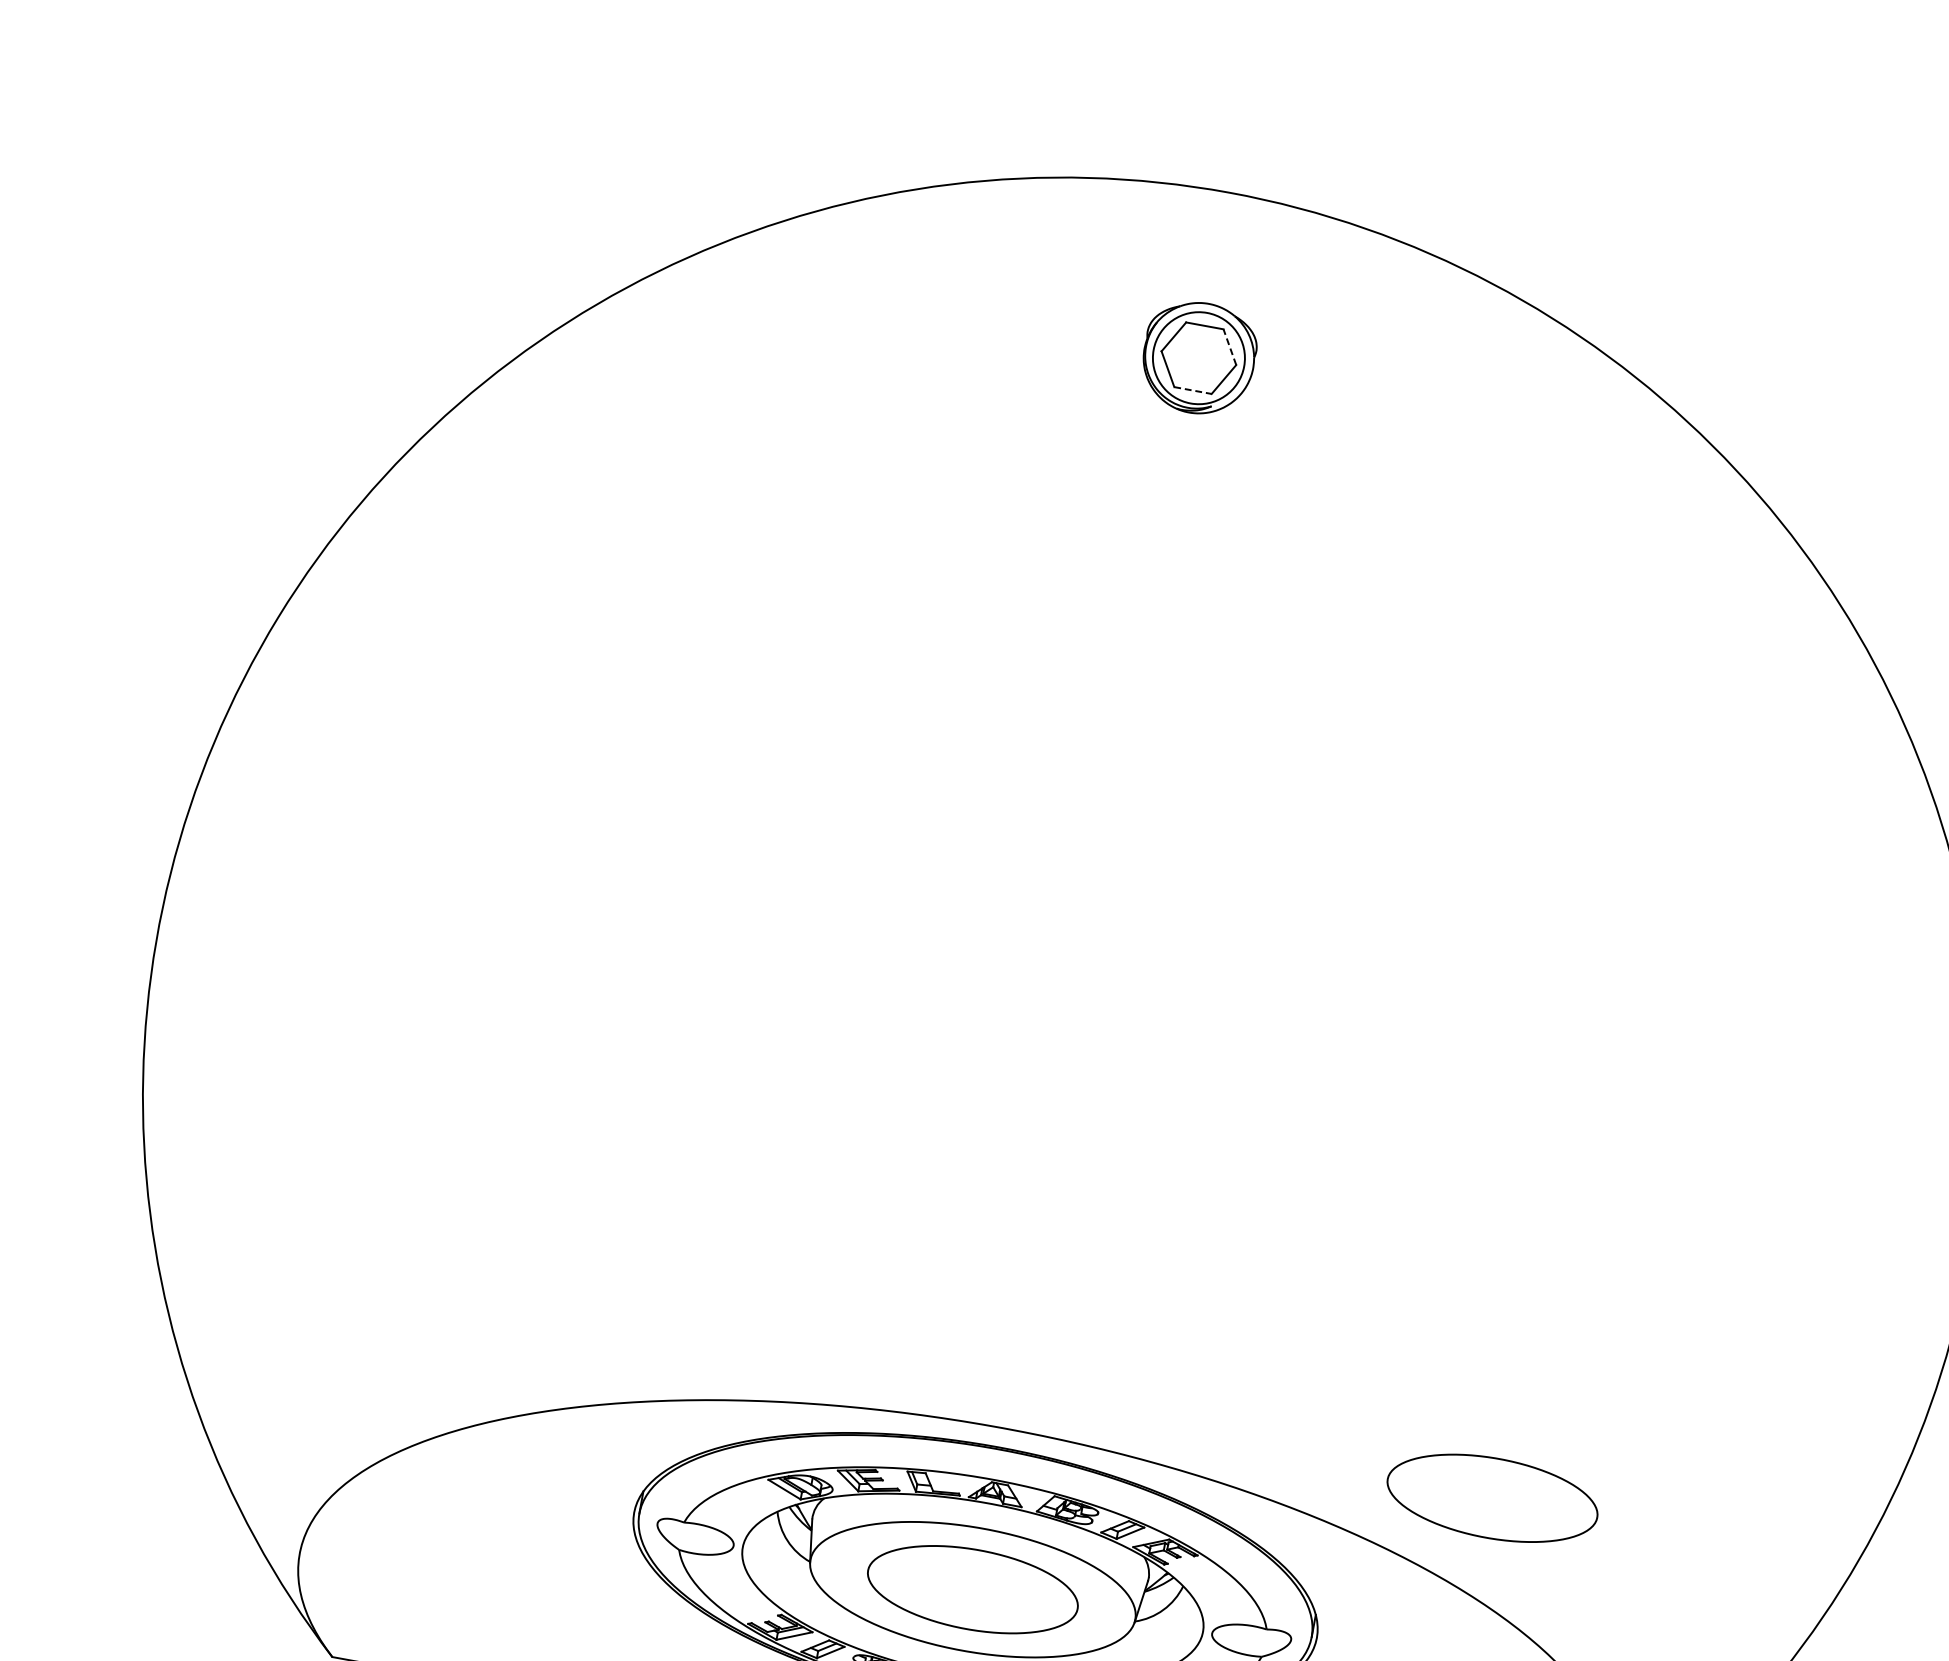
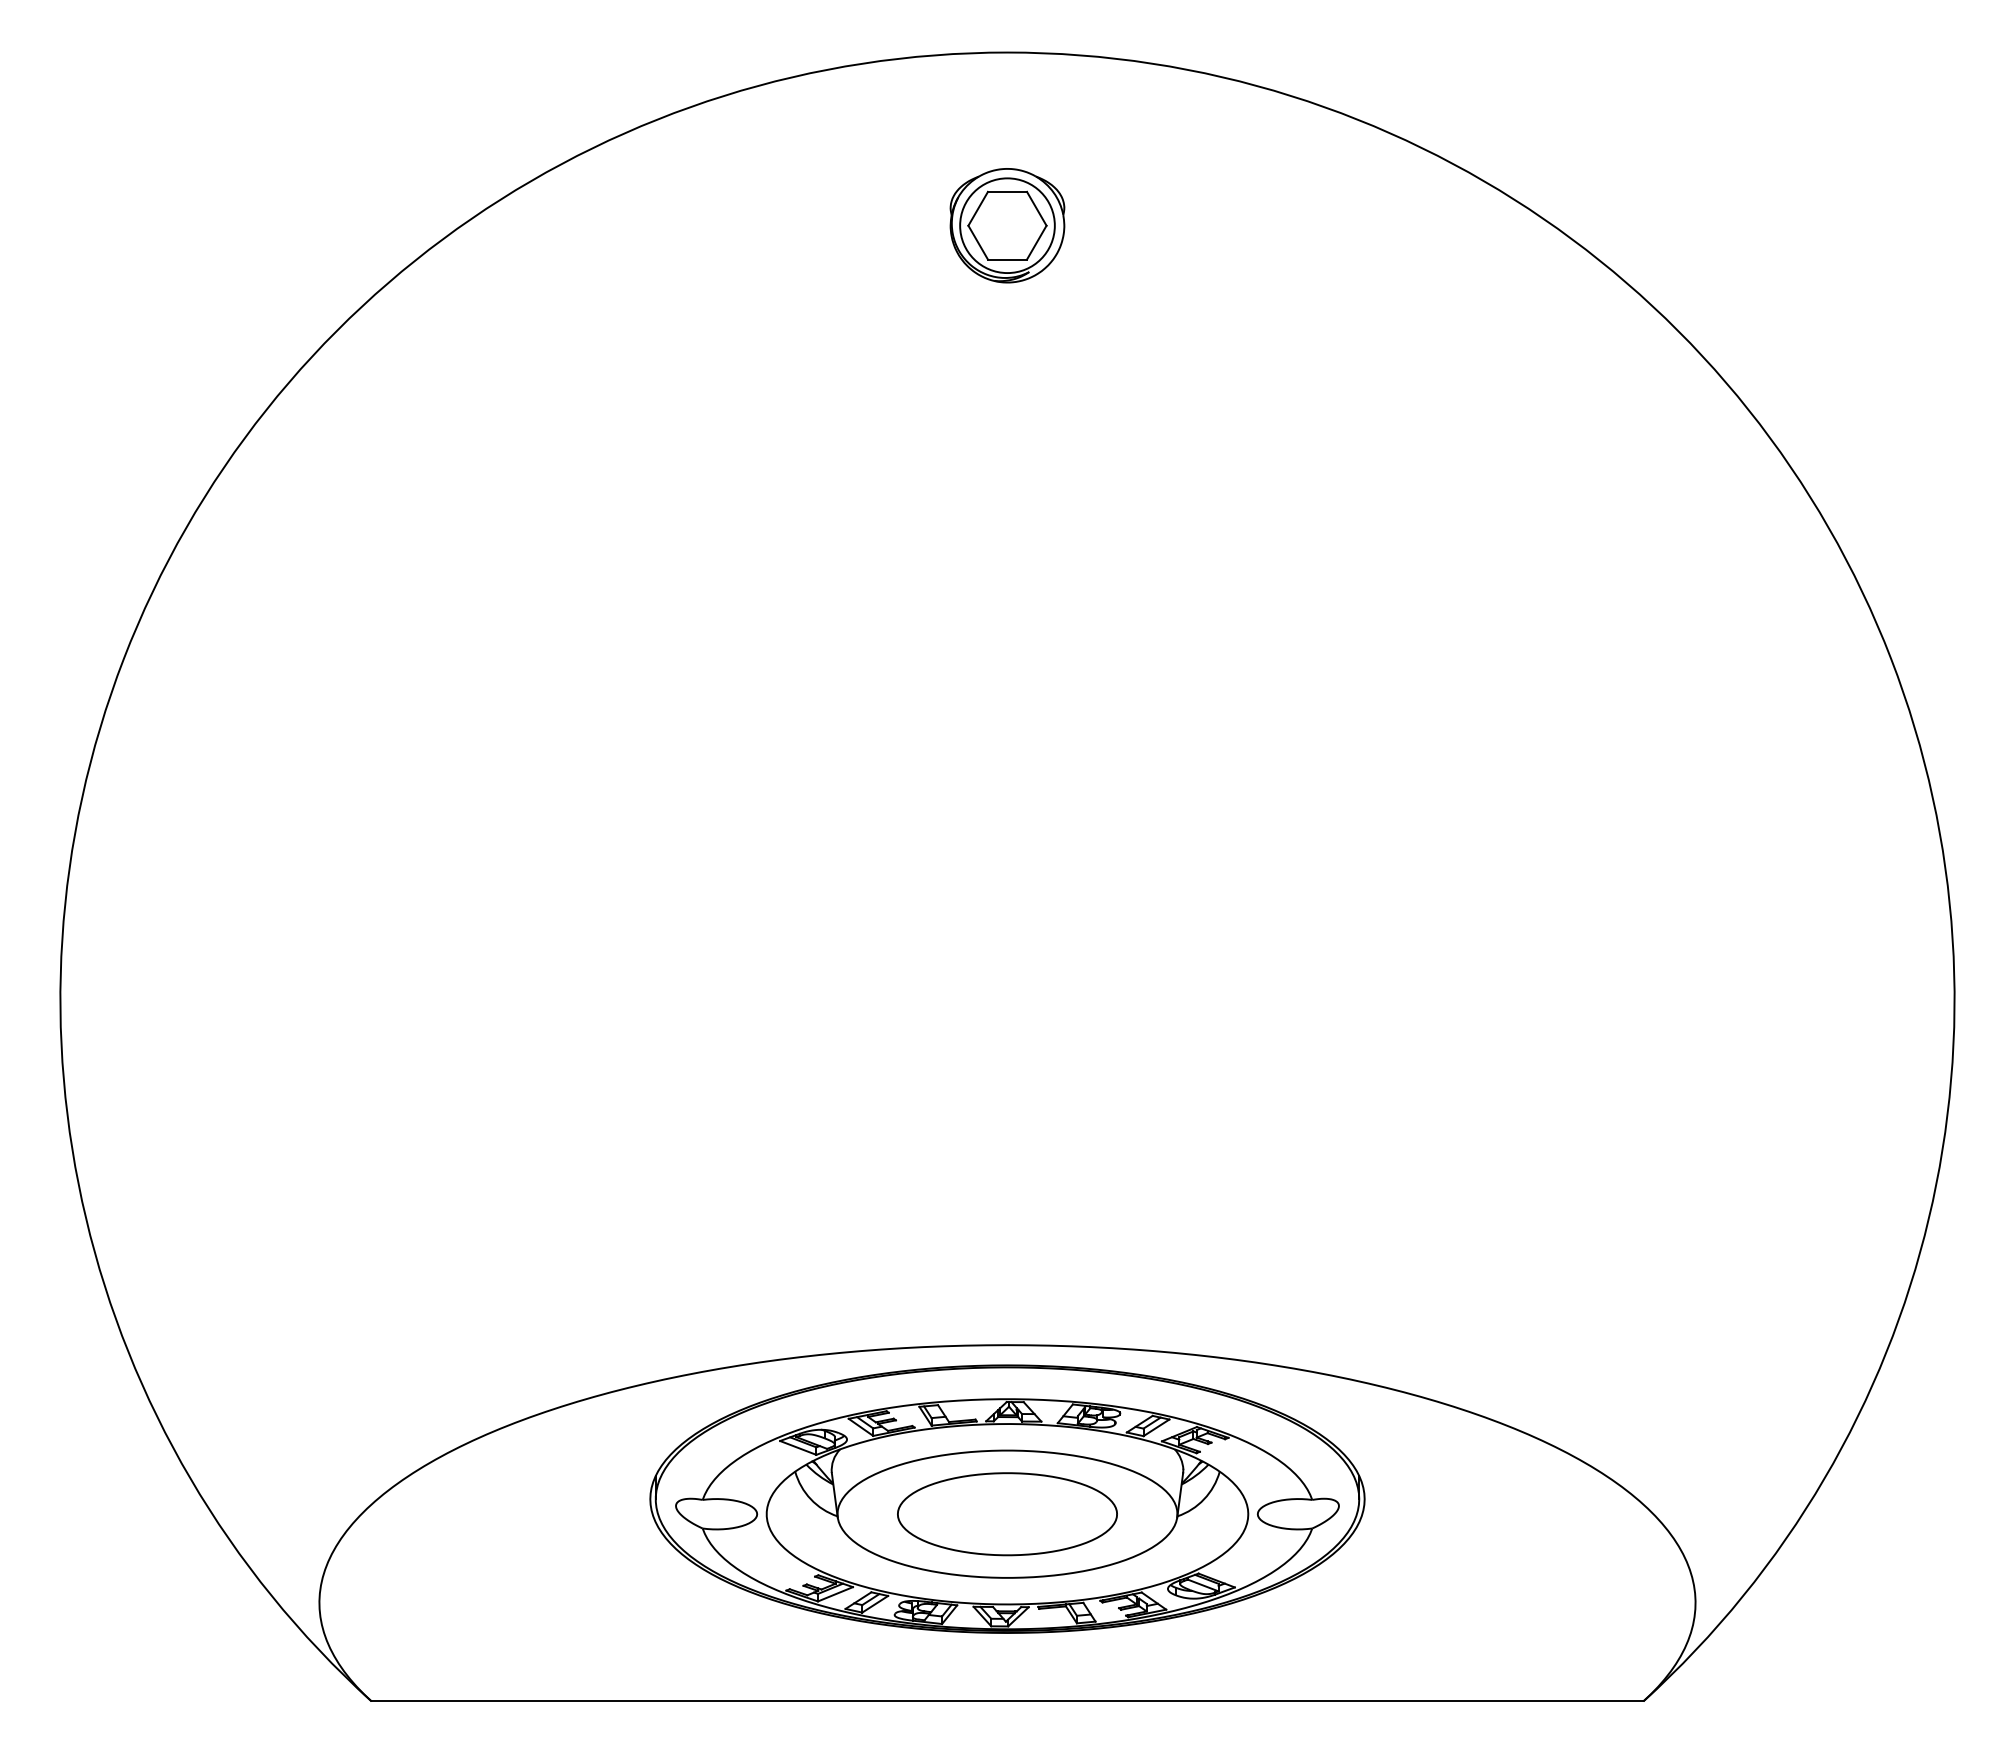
line: (1229, 346) -> (1036, 208), dashed -> solid
line: (1193, 390) -> (1007, 259), dashed -> solid
part: (1492, 1498) -> (1516, 1325), removed

